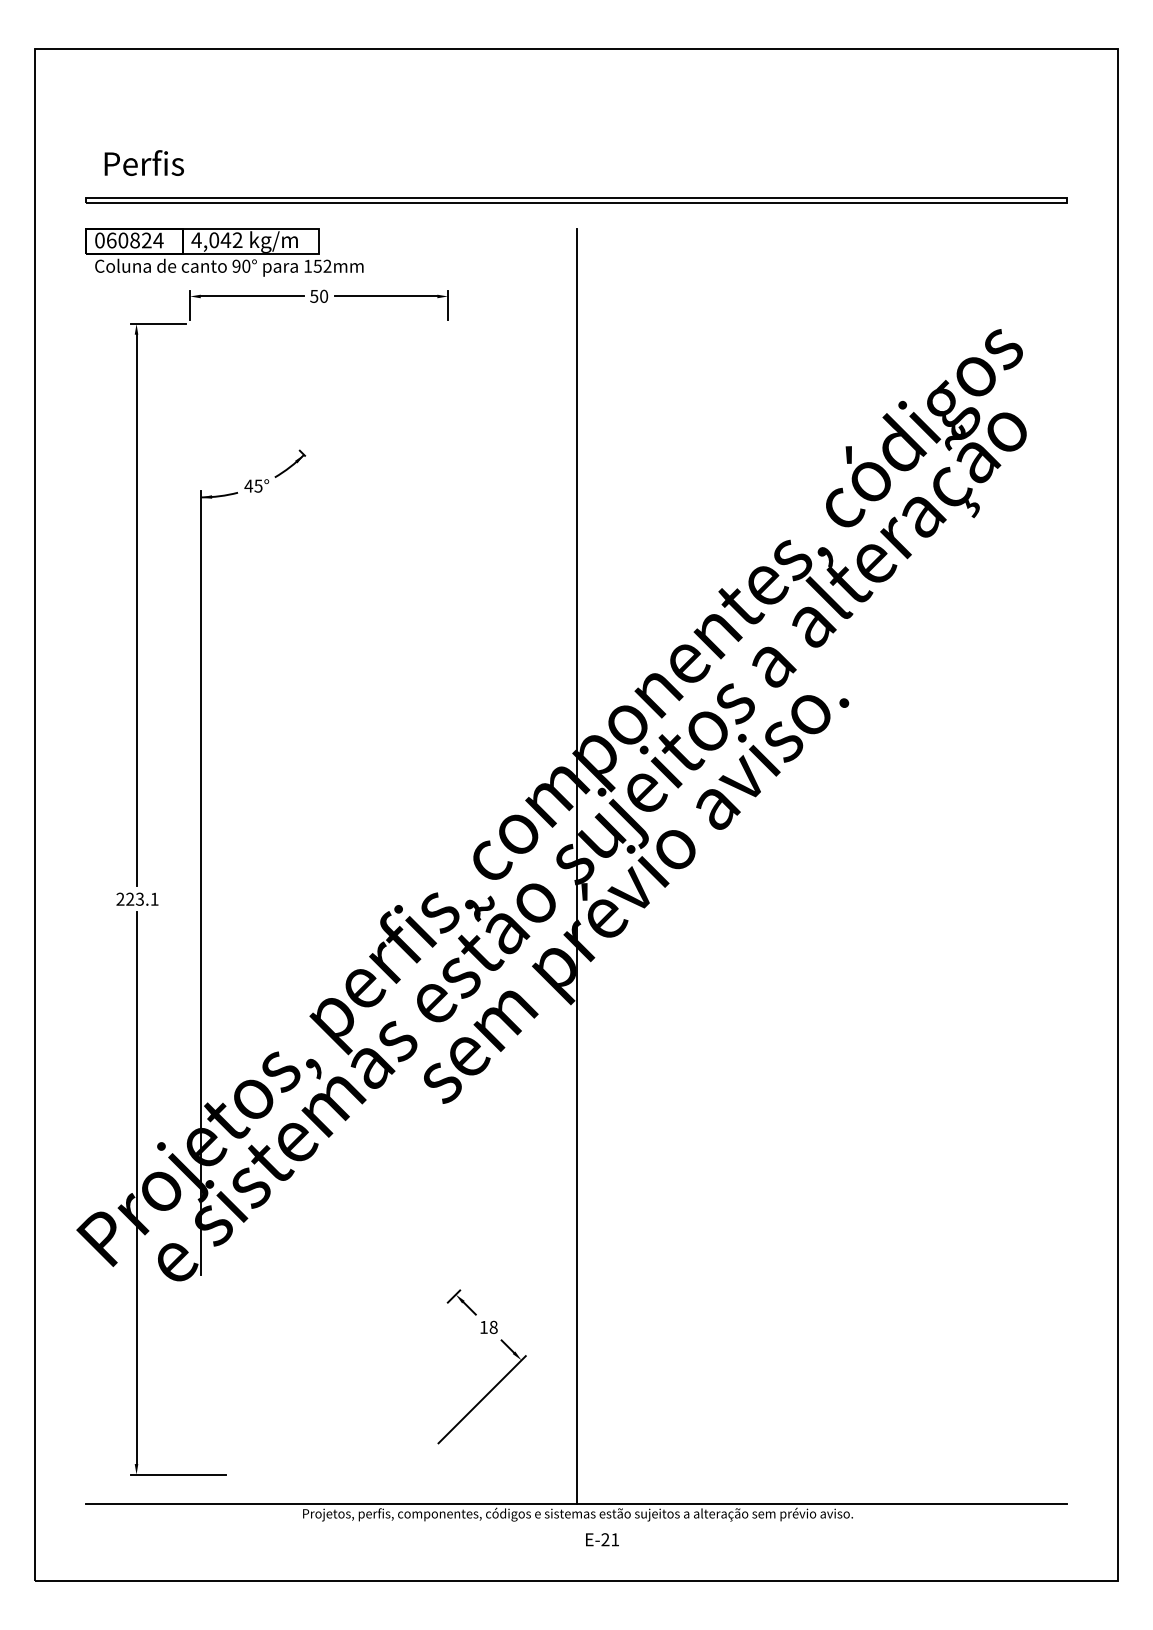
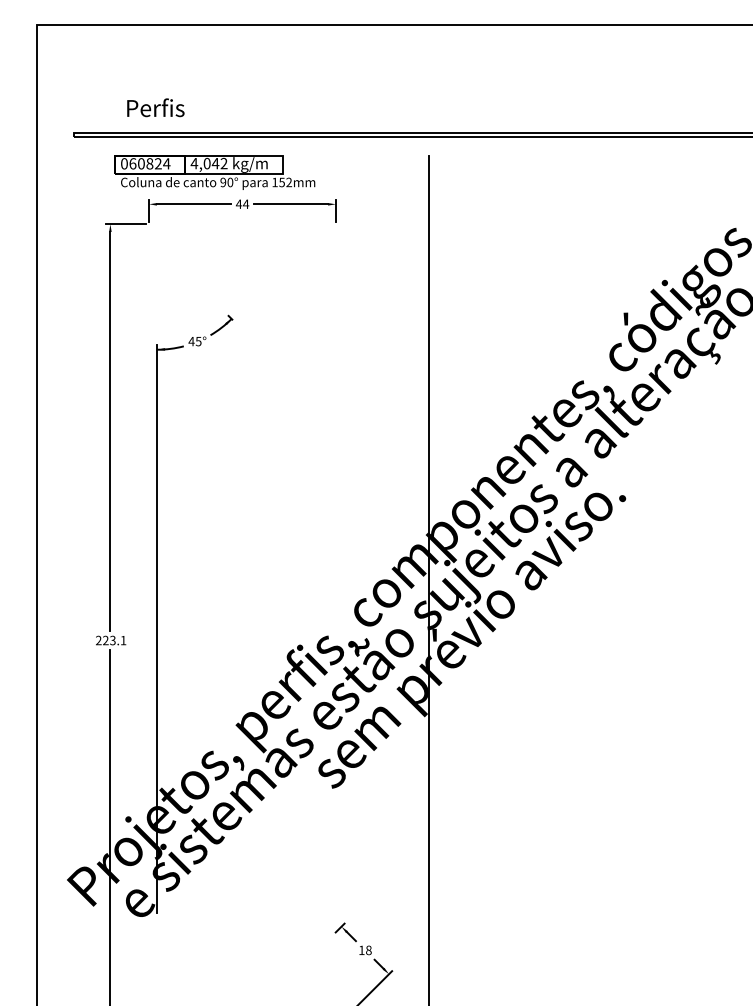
text: (143, 162) -> (155, 107), moved
part: (224, 252) -> (214, 172), moved
text: (318, 295) -> (242, 203), 50 -> 44

